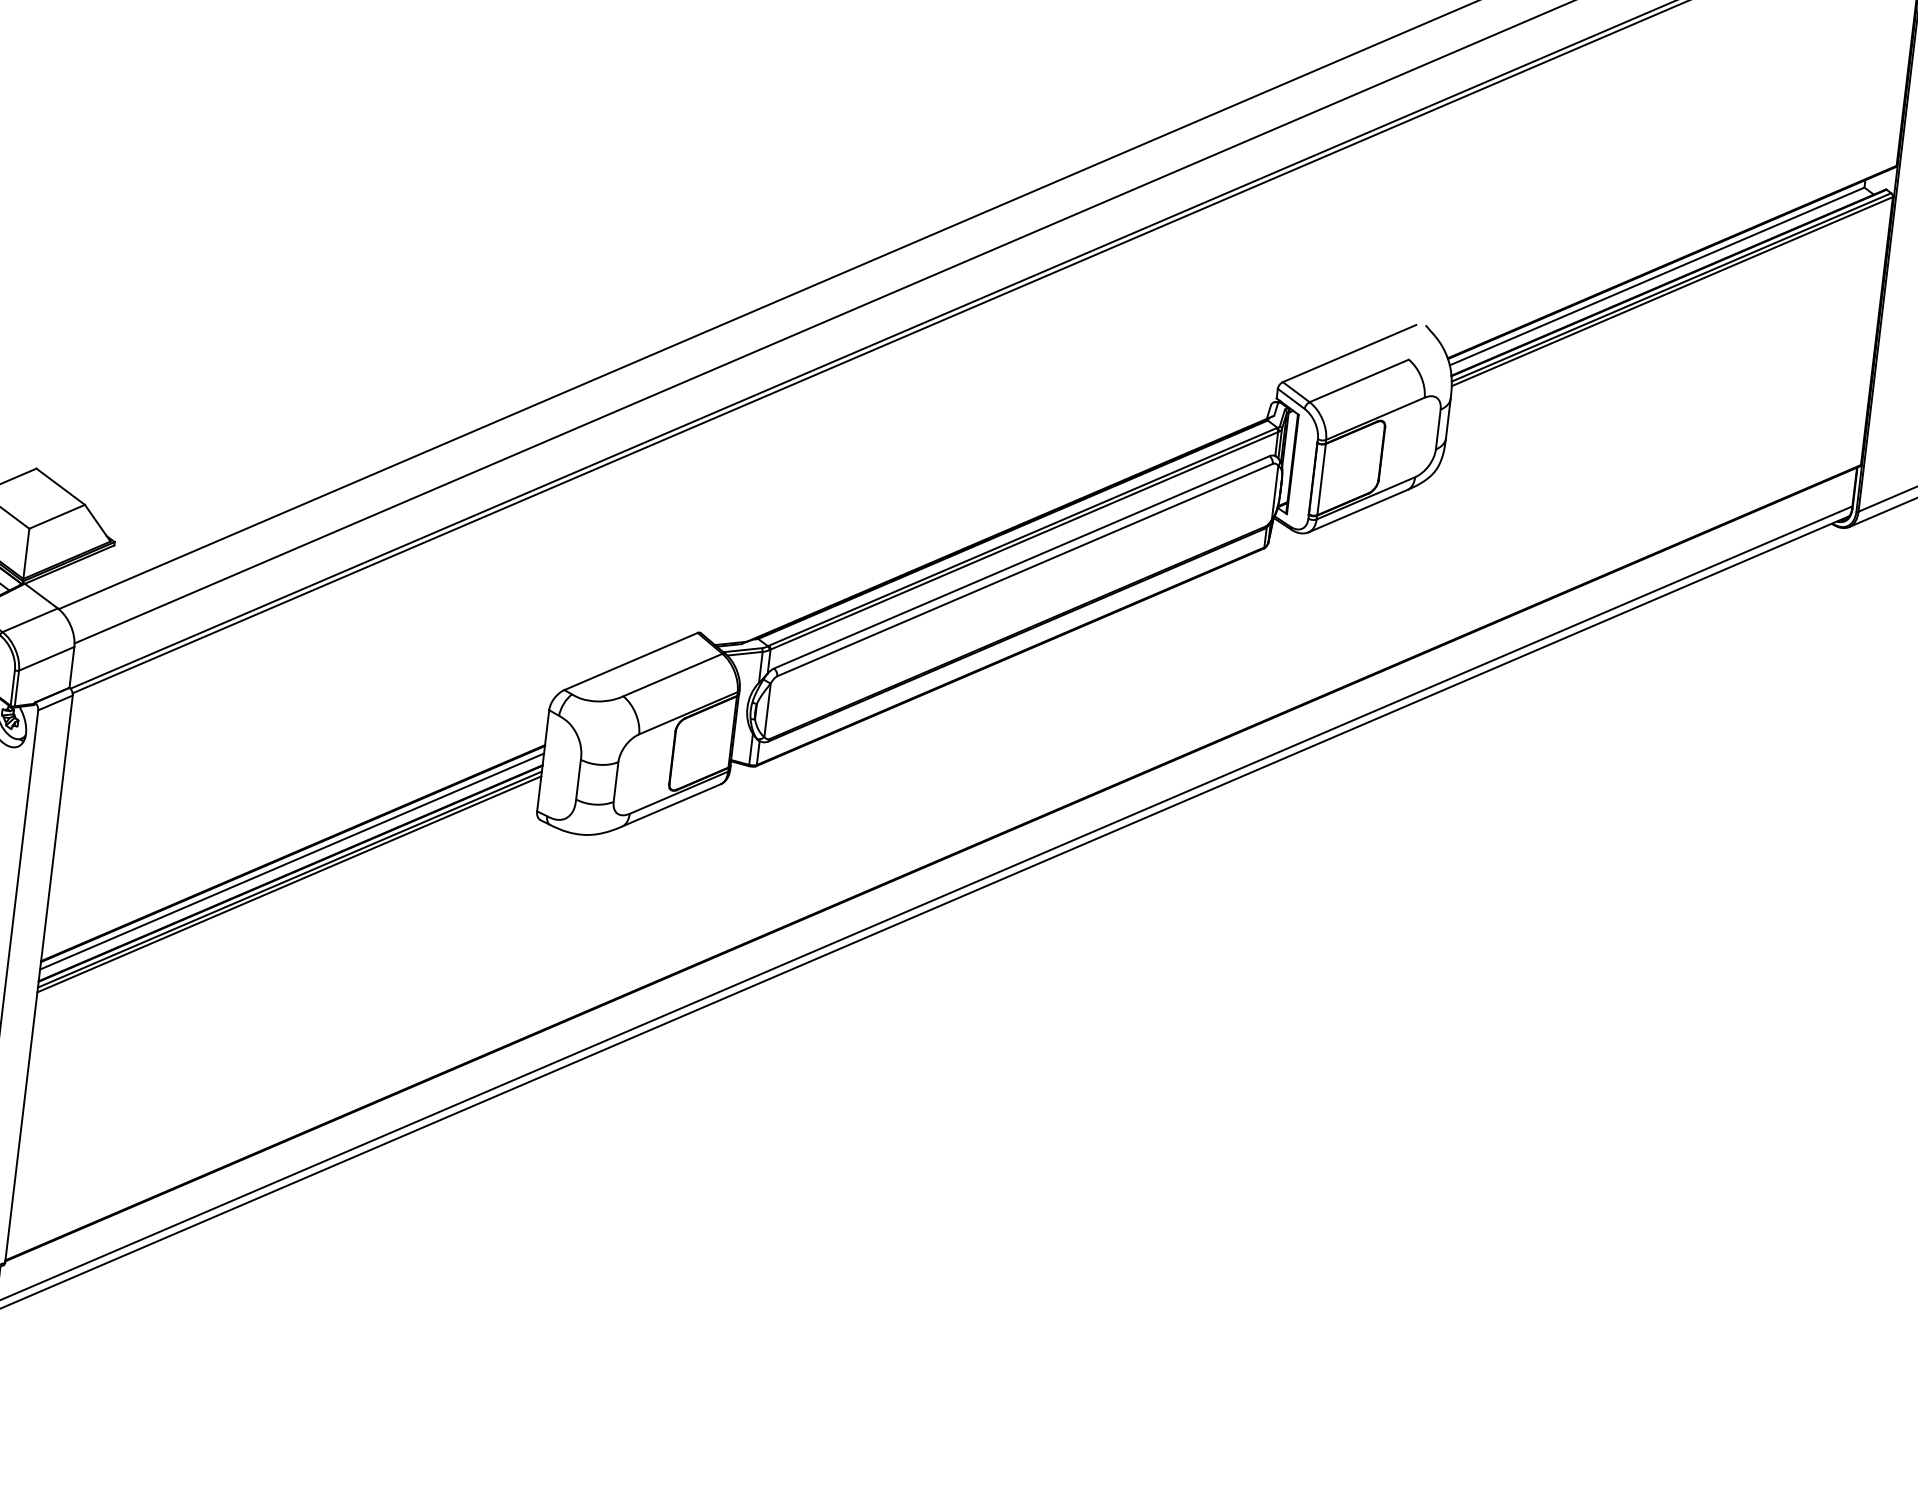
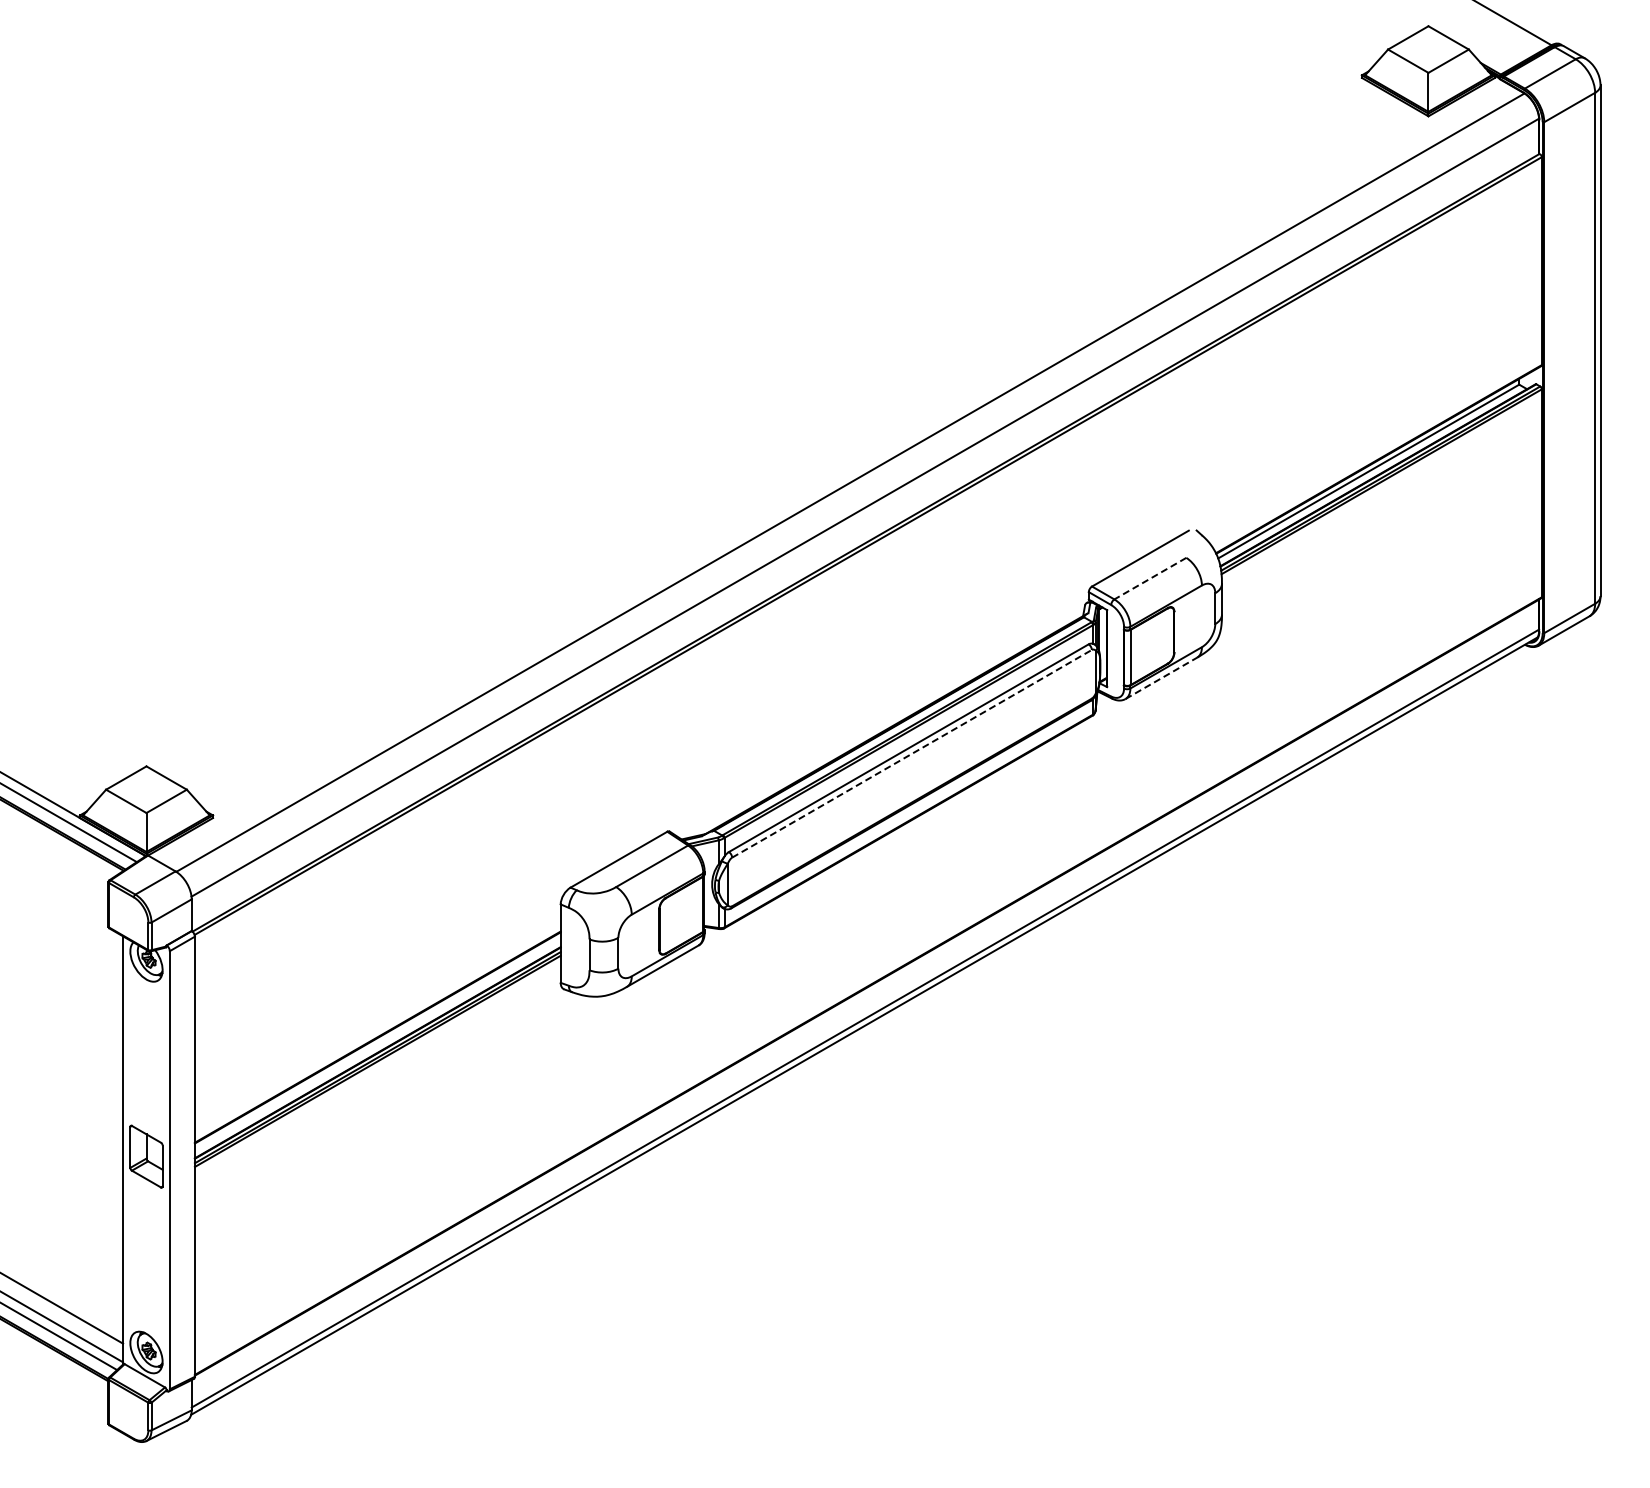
line: (1359, 380) -> (1150, 578), solid -> dashed
line: (1358, 511) -> (1161, 678), solid -> dashed
line: (1025, 569) -> (912, 753), solid -> dashed
line: (291, 861) -> (377, 1043), removed

